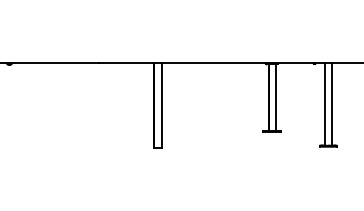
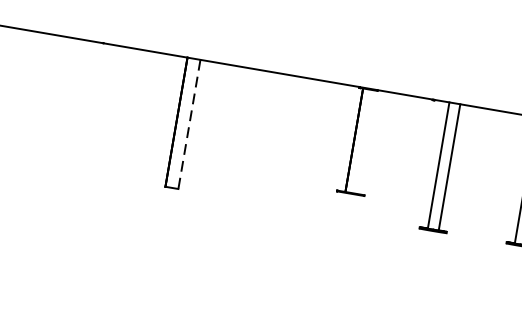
line: (275, 97) -> (364, 141), removed
line: (162, 106) -> (189, 125), solid -> dashed

